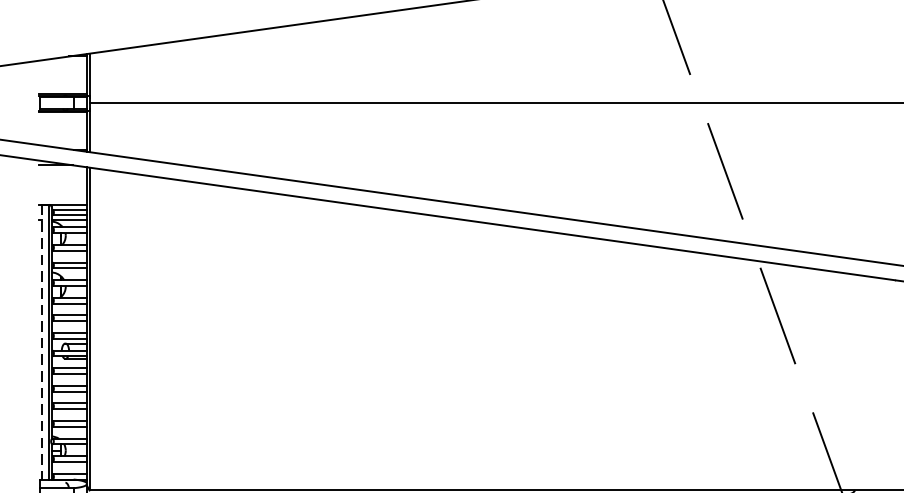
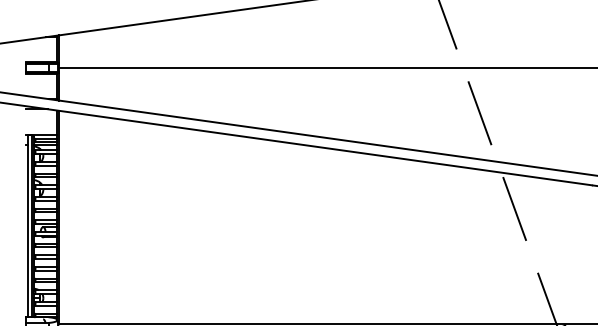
line: (41, 342) -> (27, 226), dashed -> solid

